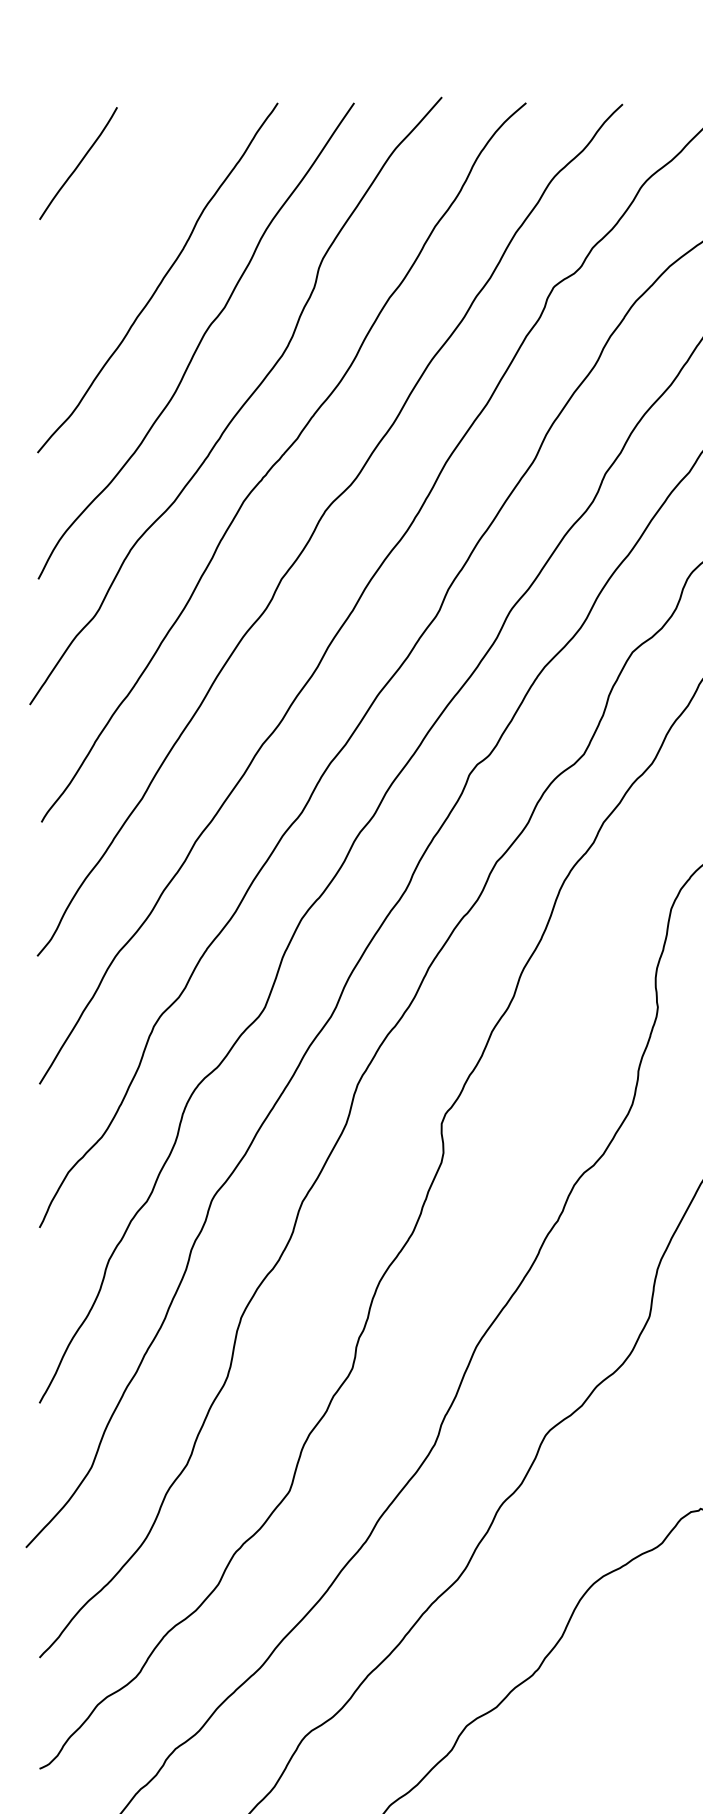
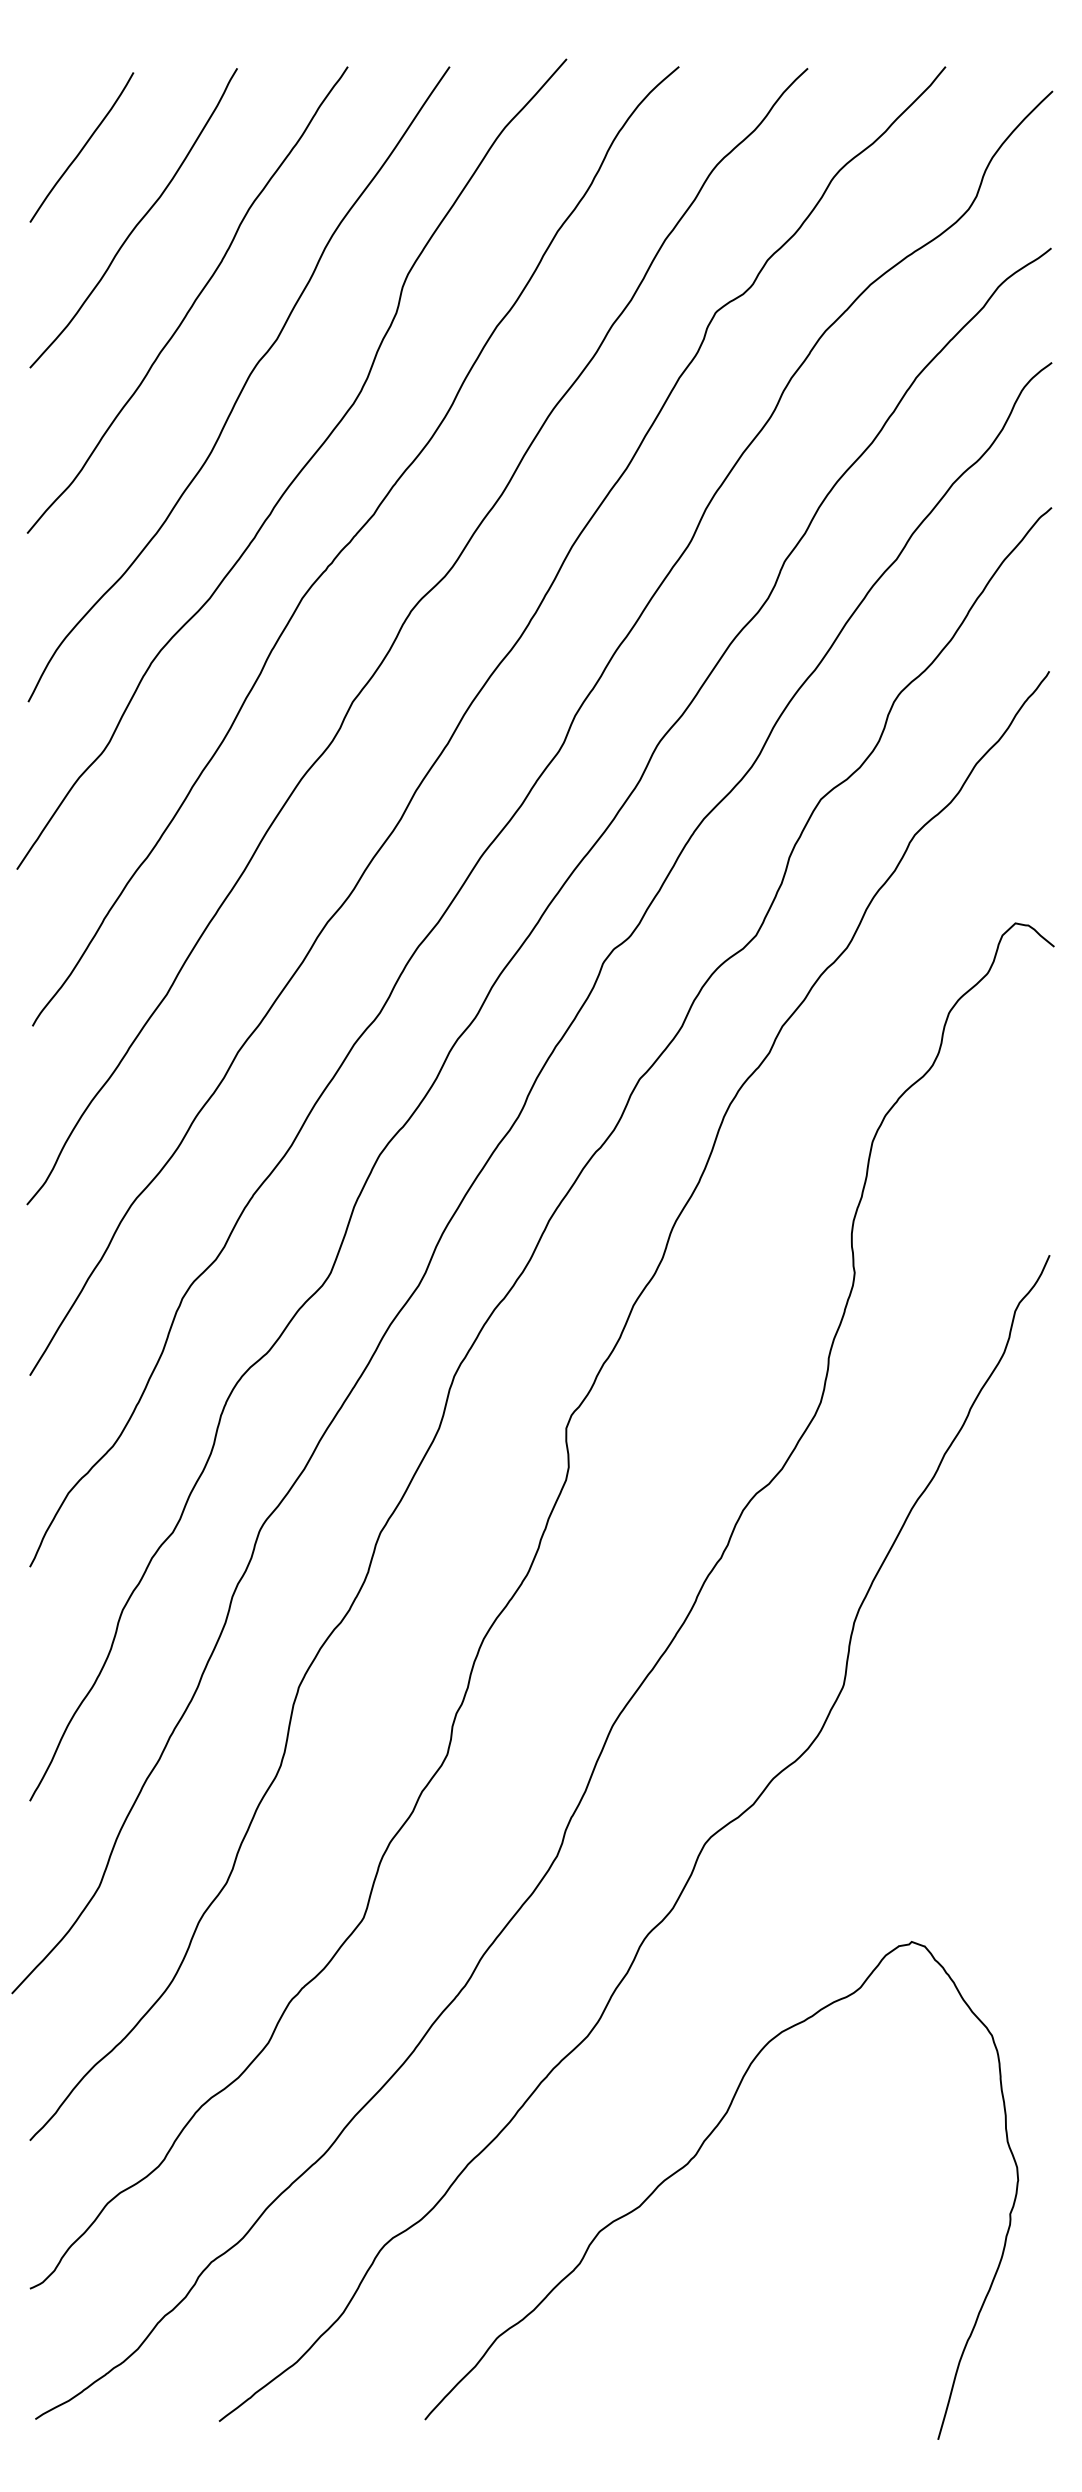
curve: (120, 219) -> (137, 222), added

